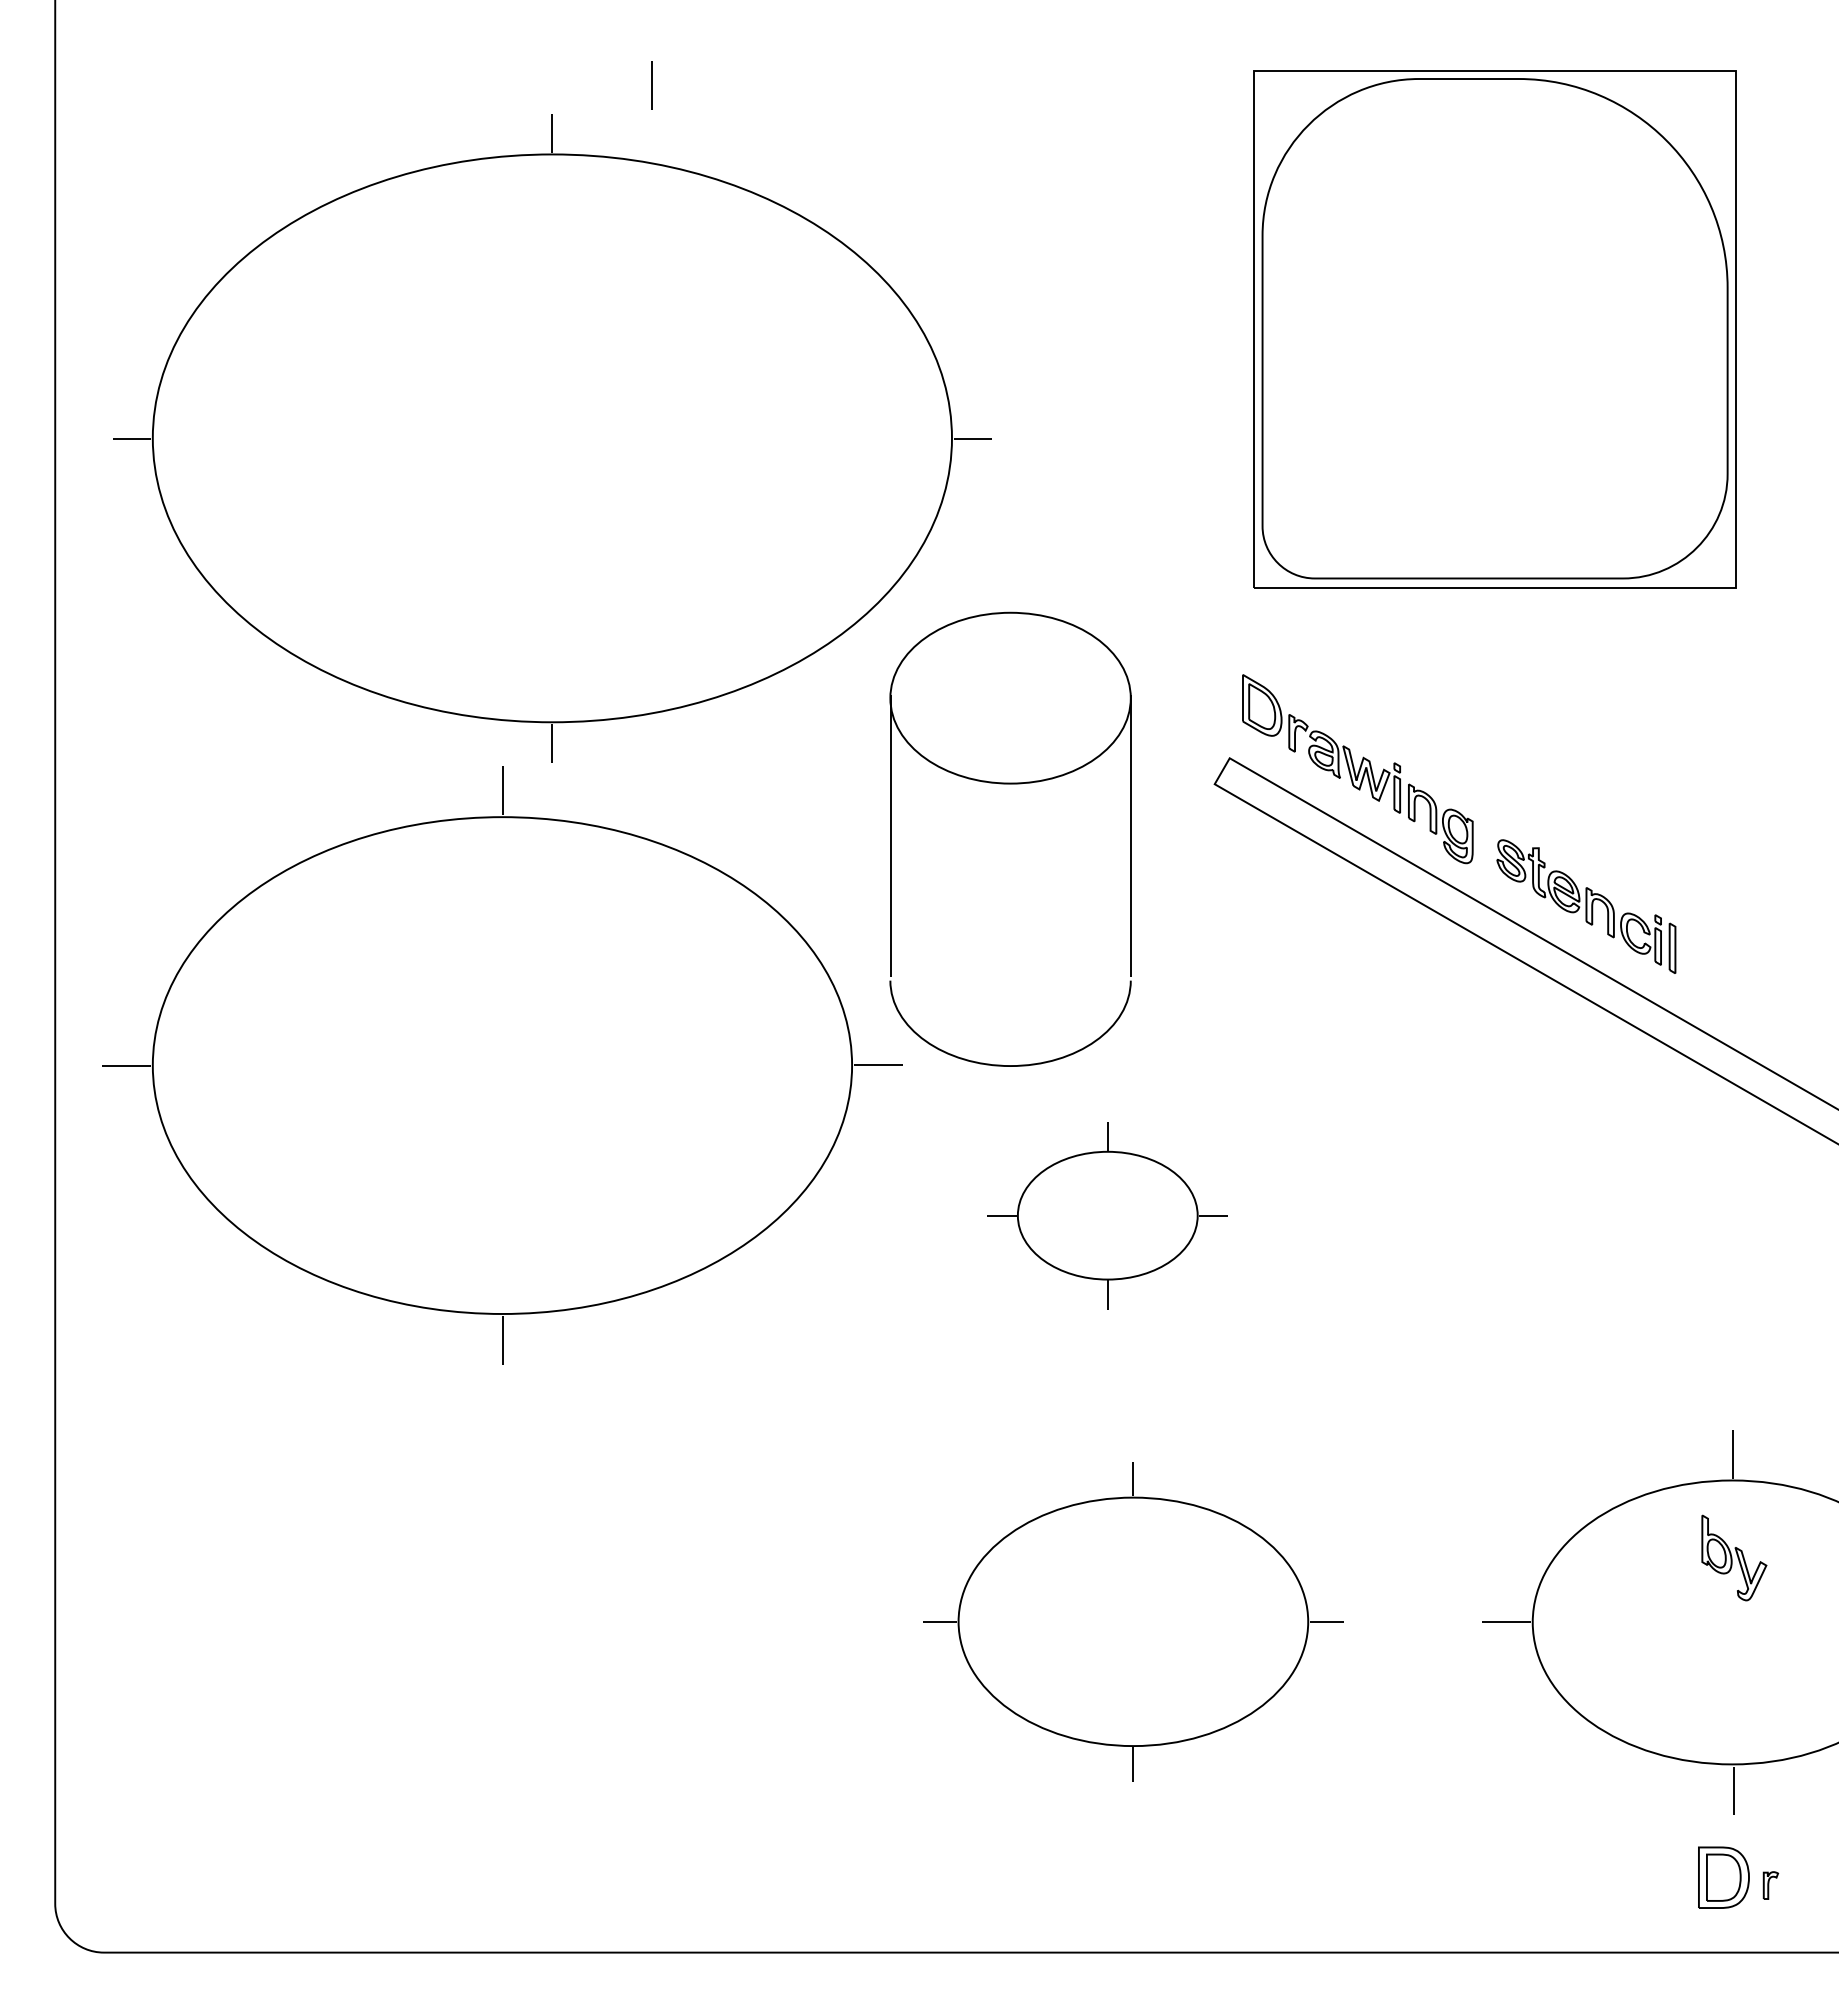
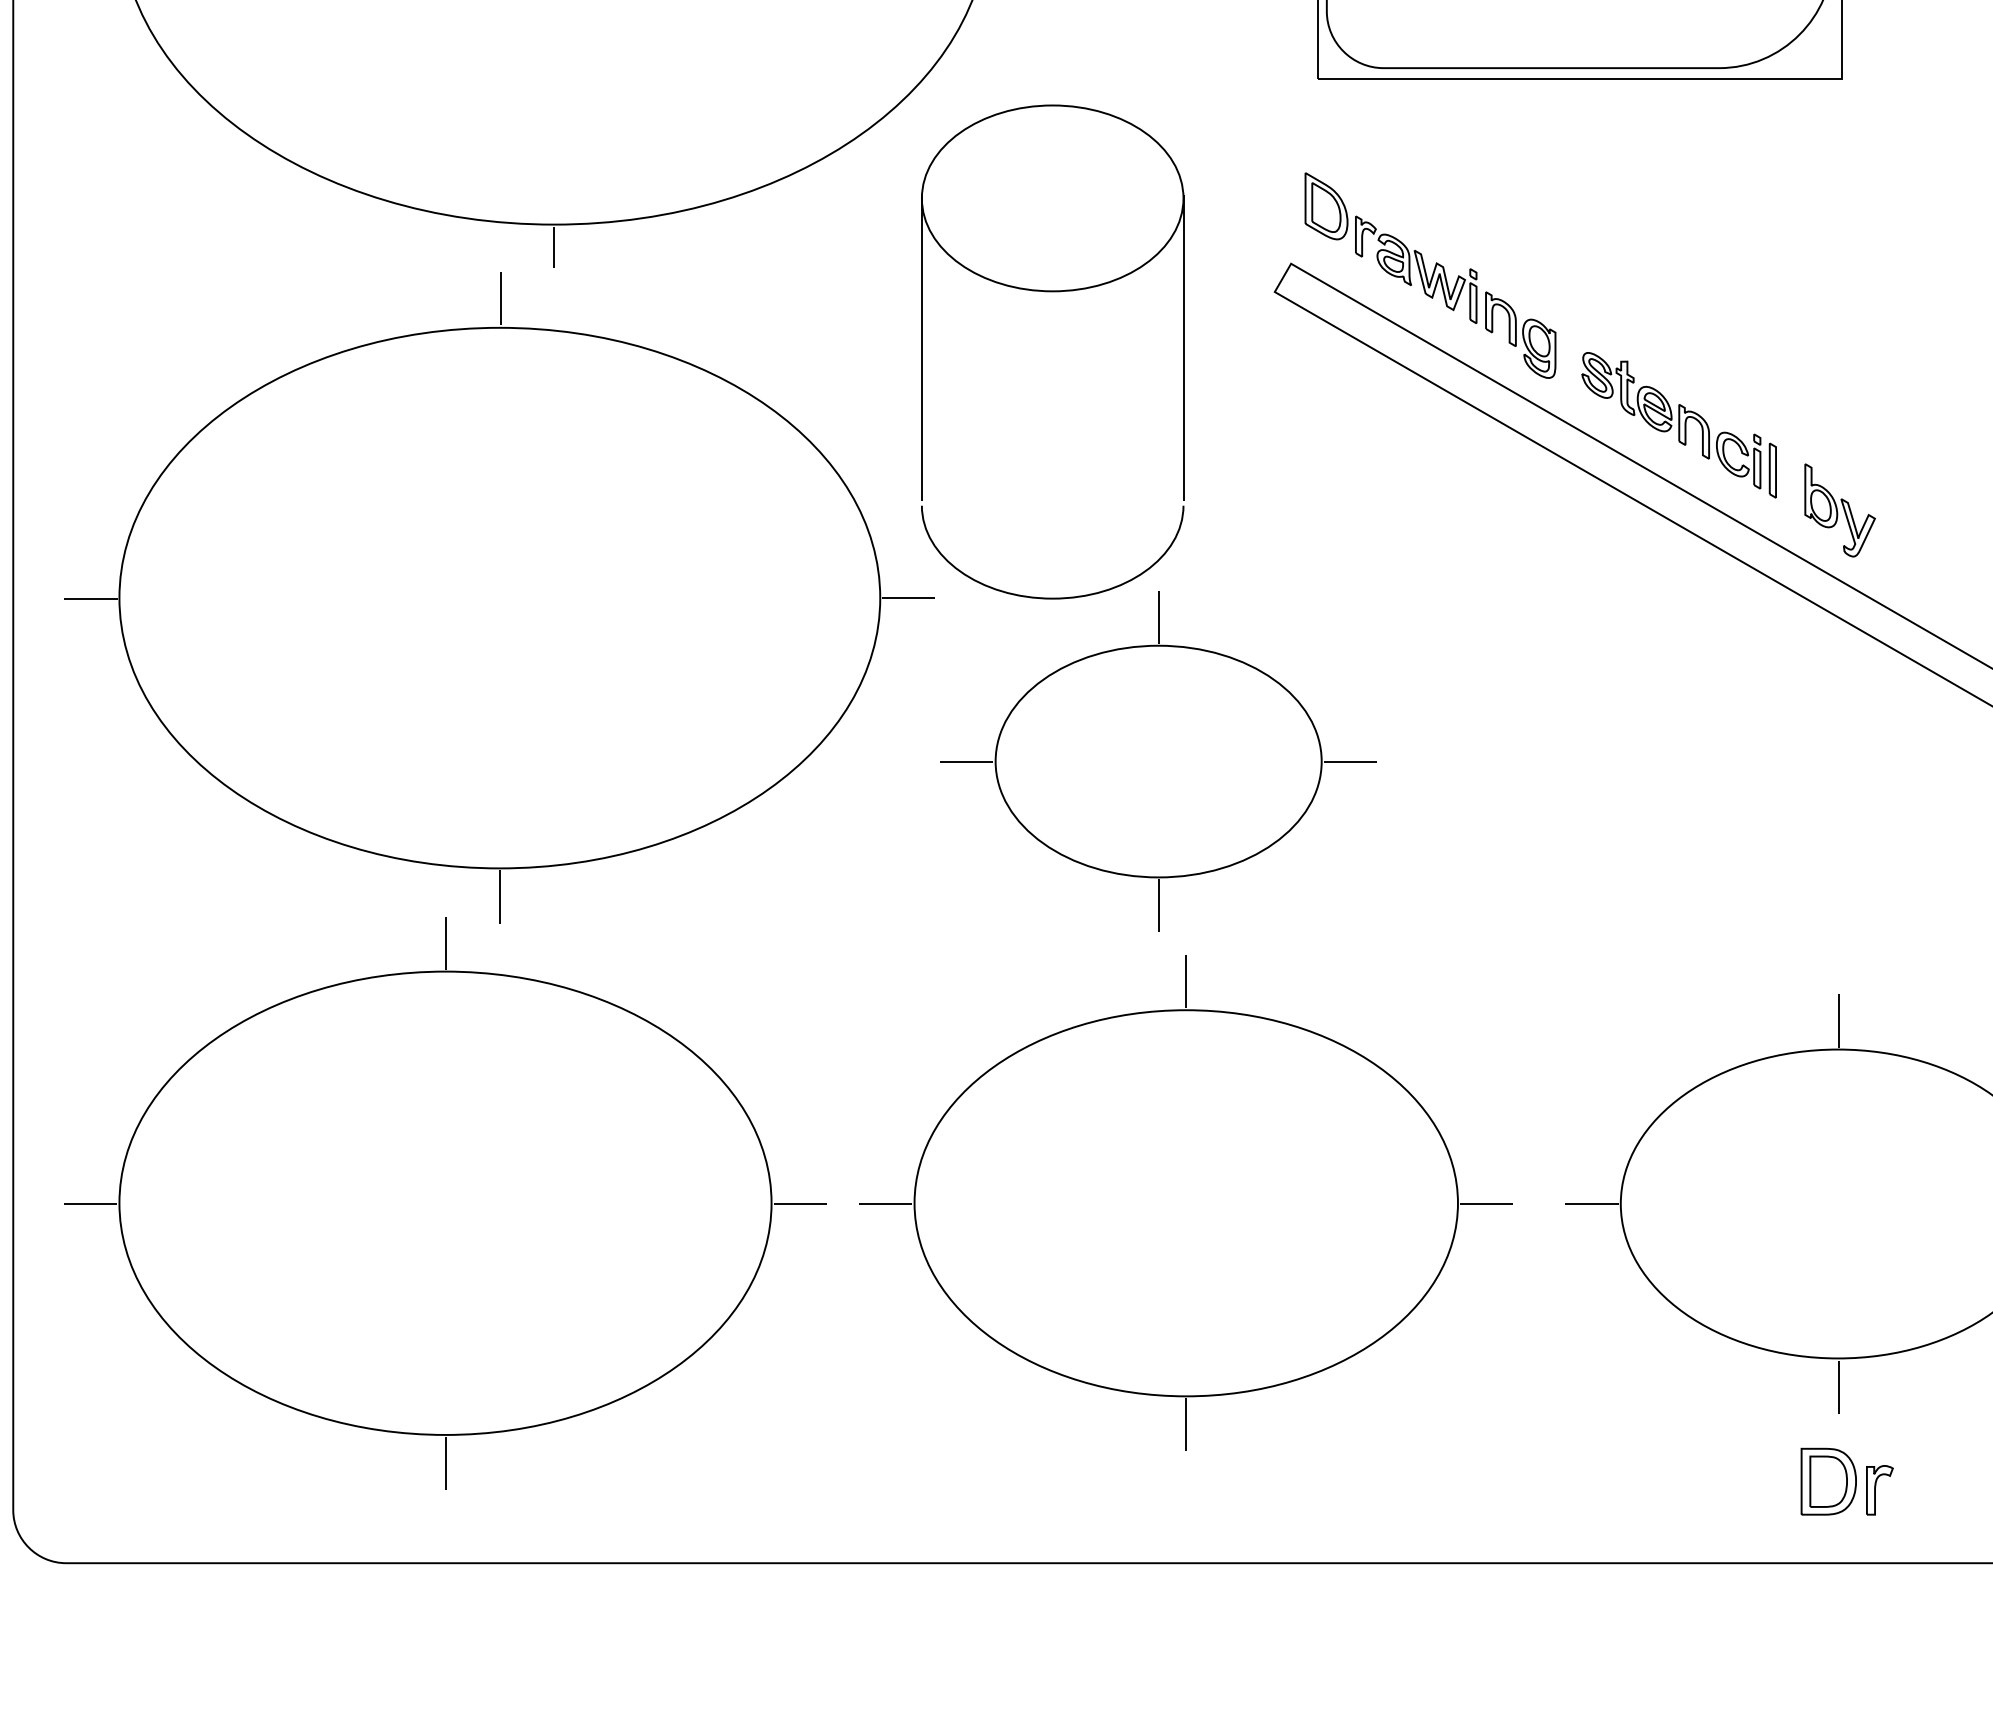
part: (1107, 1215) -> (1158, 761), size x1.67
part: (1734, 1557) -> (1840, 509), moved
part: (452, 1621) -> (445, 1202), added
part: (1133, 1621) -> (1186, 1202), size x1.43
part: (1770, 1885) -> (1879, 1490), size x1.67

